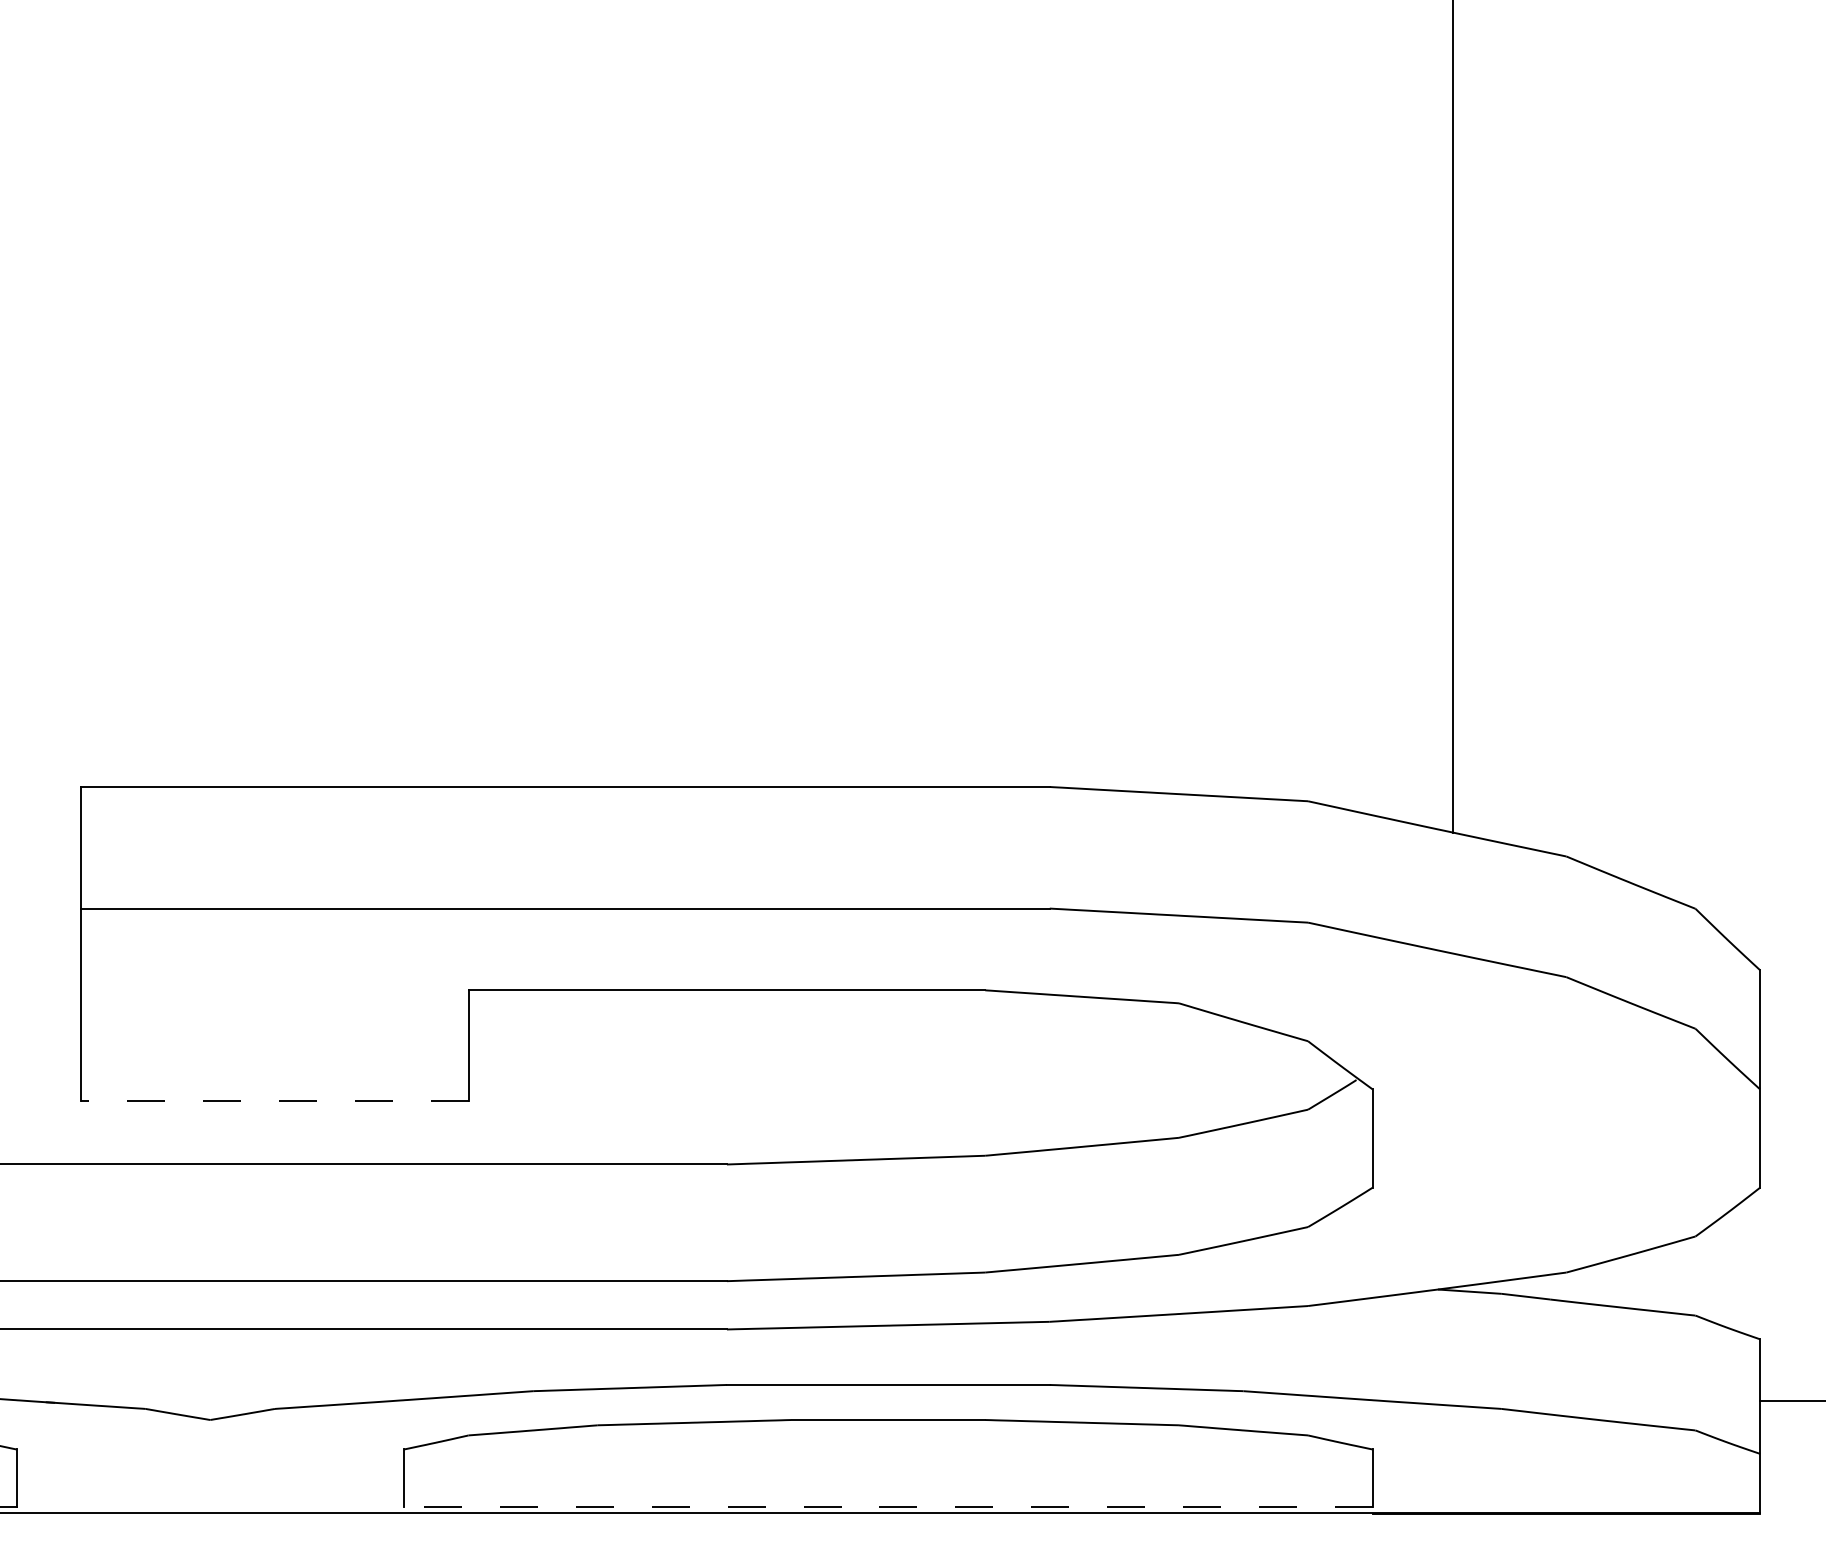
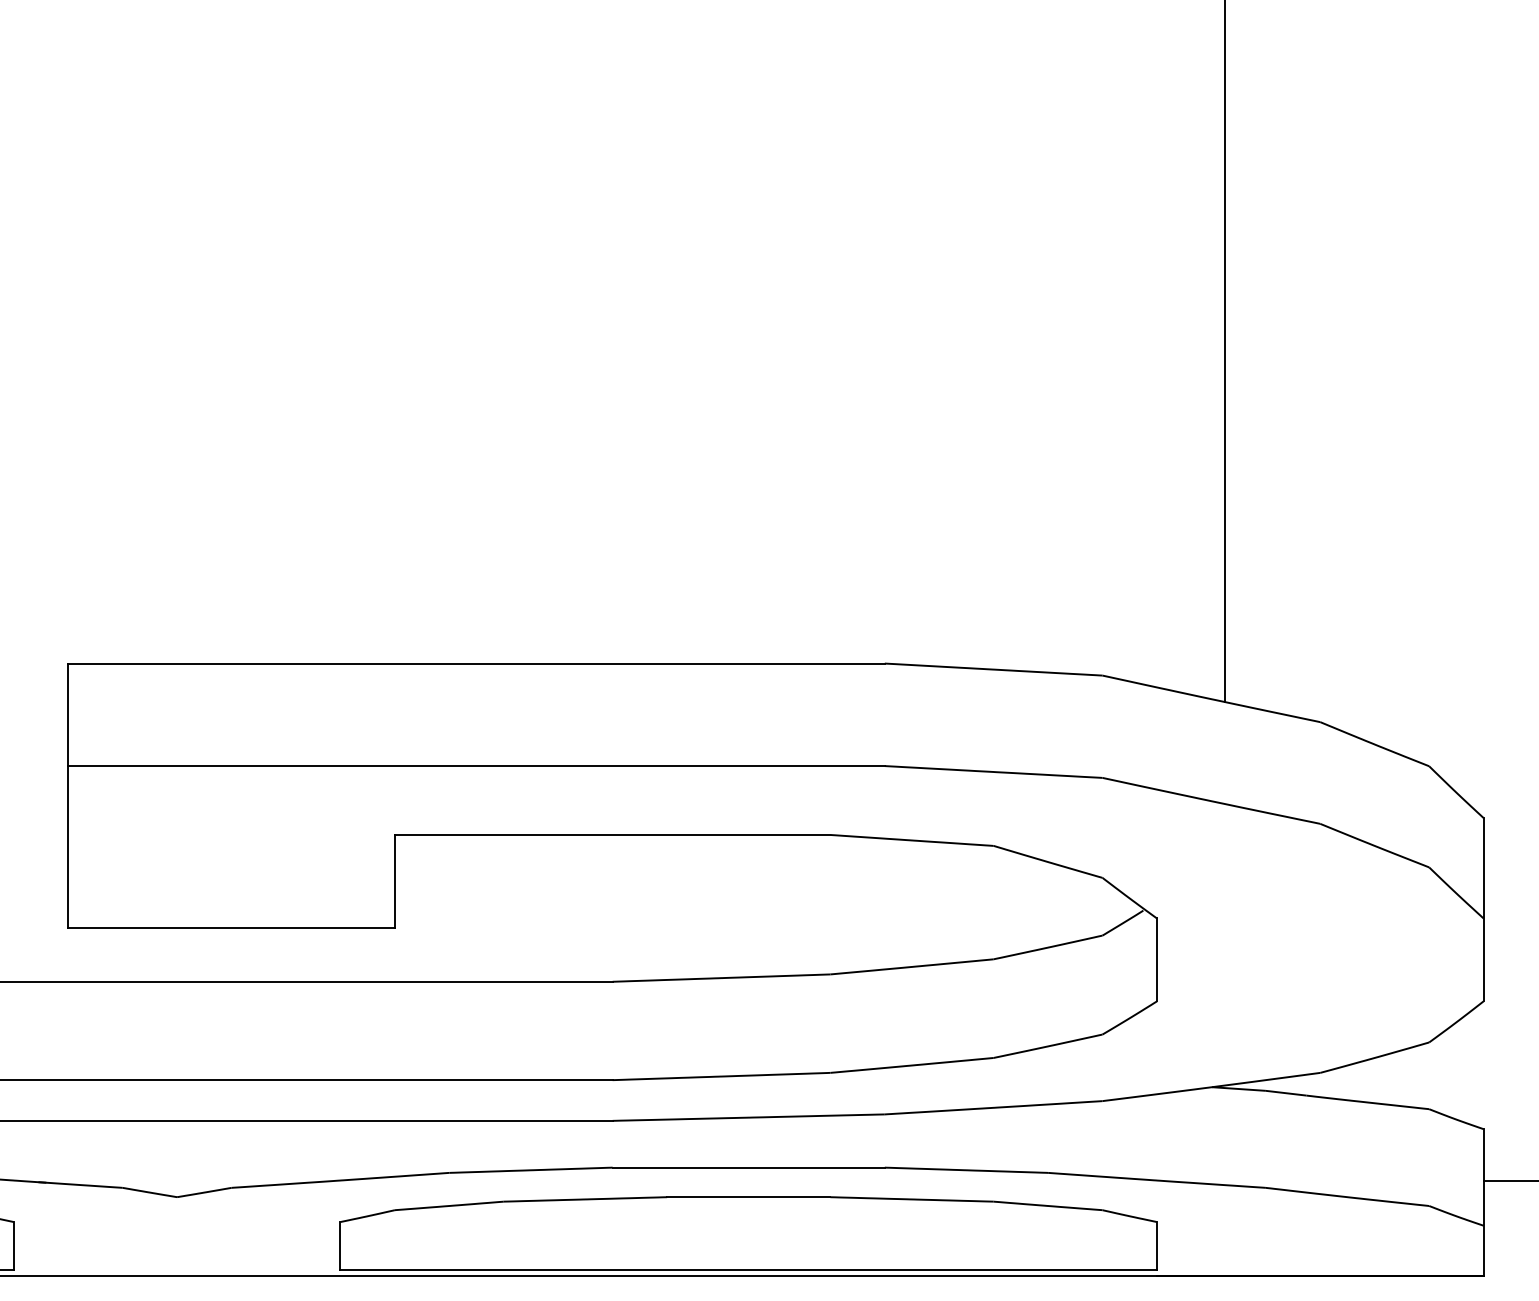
line: (274, 1100) -> (231, 927), dashed -> solid
line: (887, 1506) -> (748, 1270), dashed -> solid

